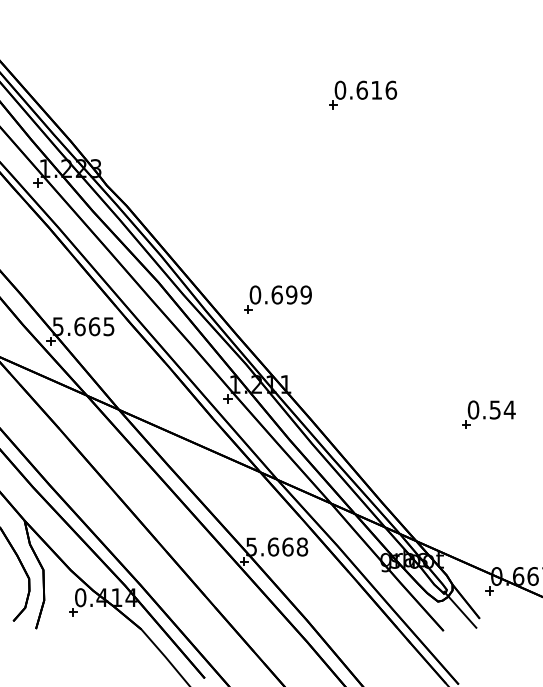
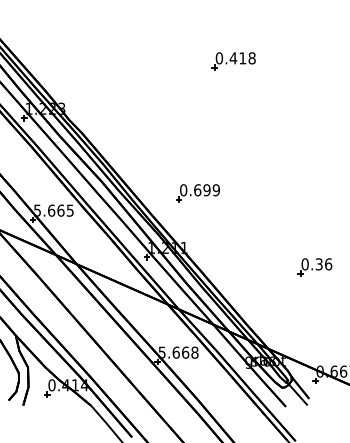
text: (376, 90) -> (242, 58), 0.616 -> 0.418
part: (276, 300) -> (197, 193), moved
text: (503, 410) -> (324, 264), 0.54 -> 0.36

